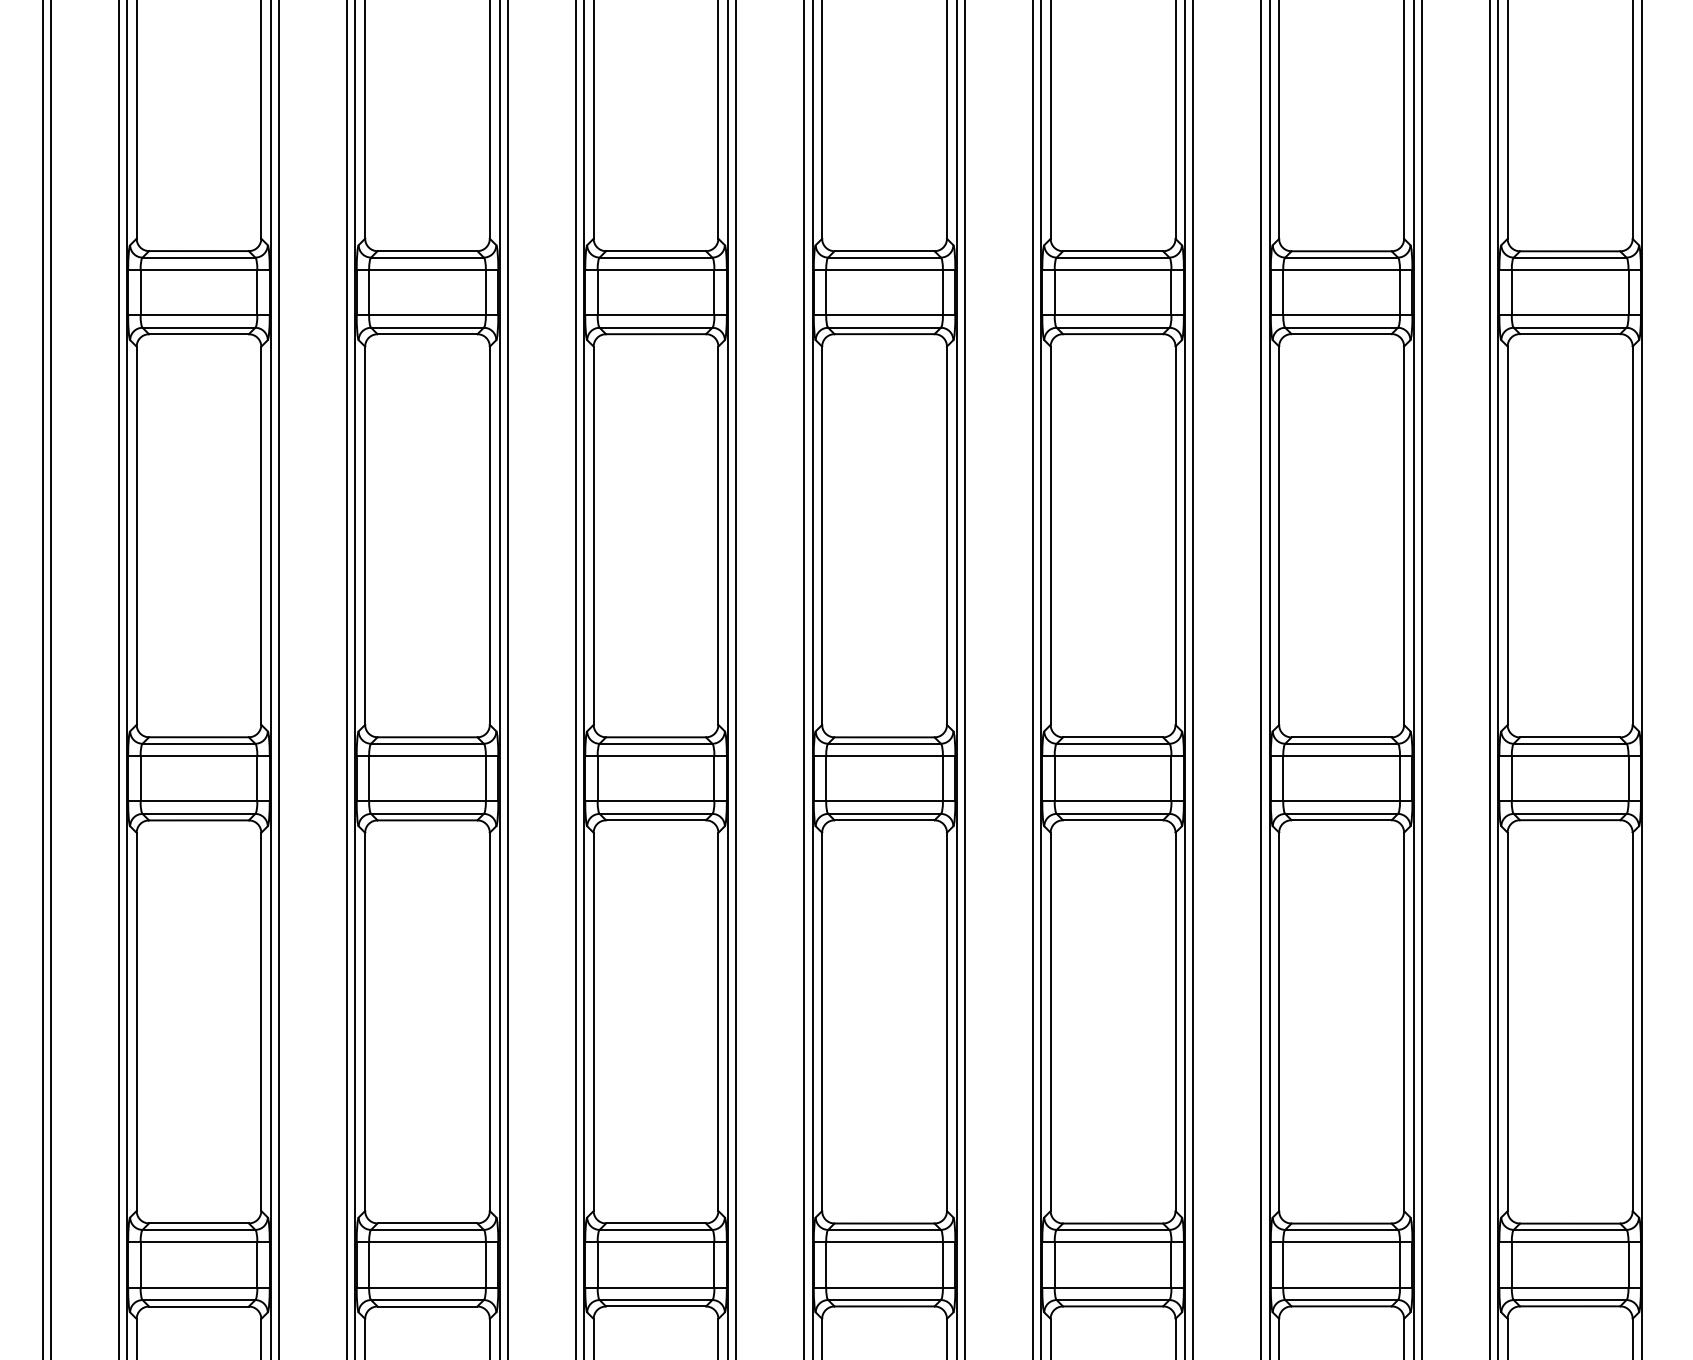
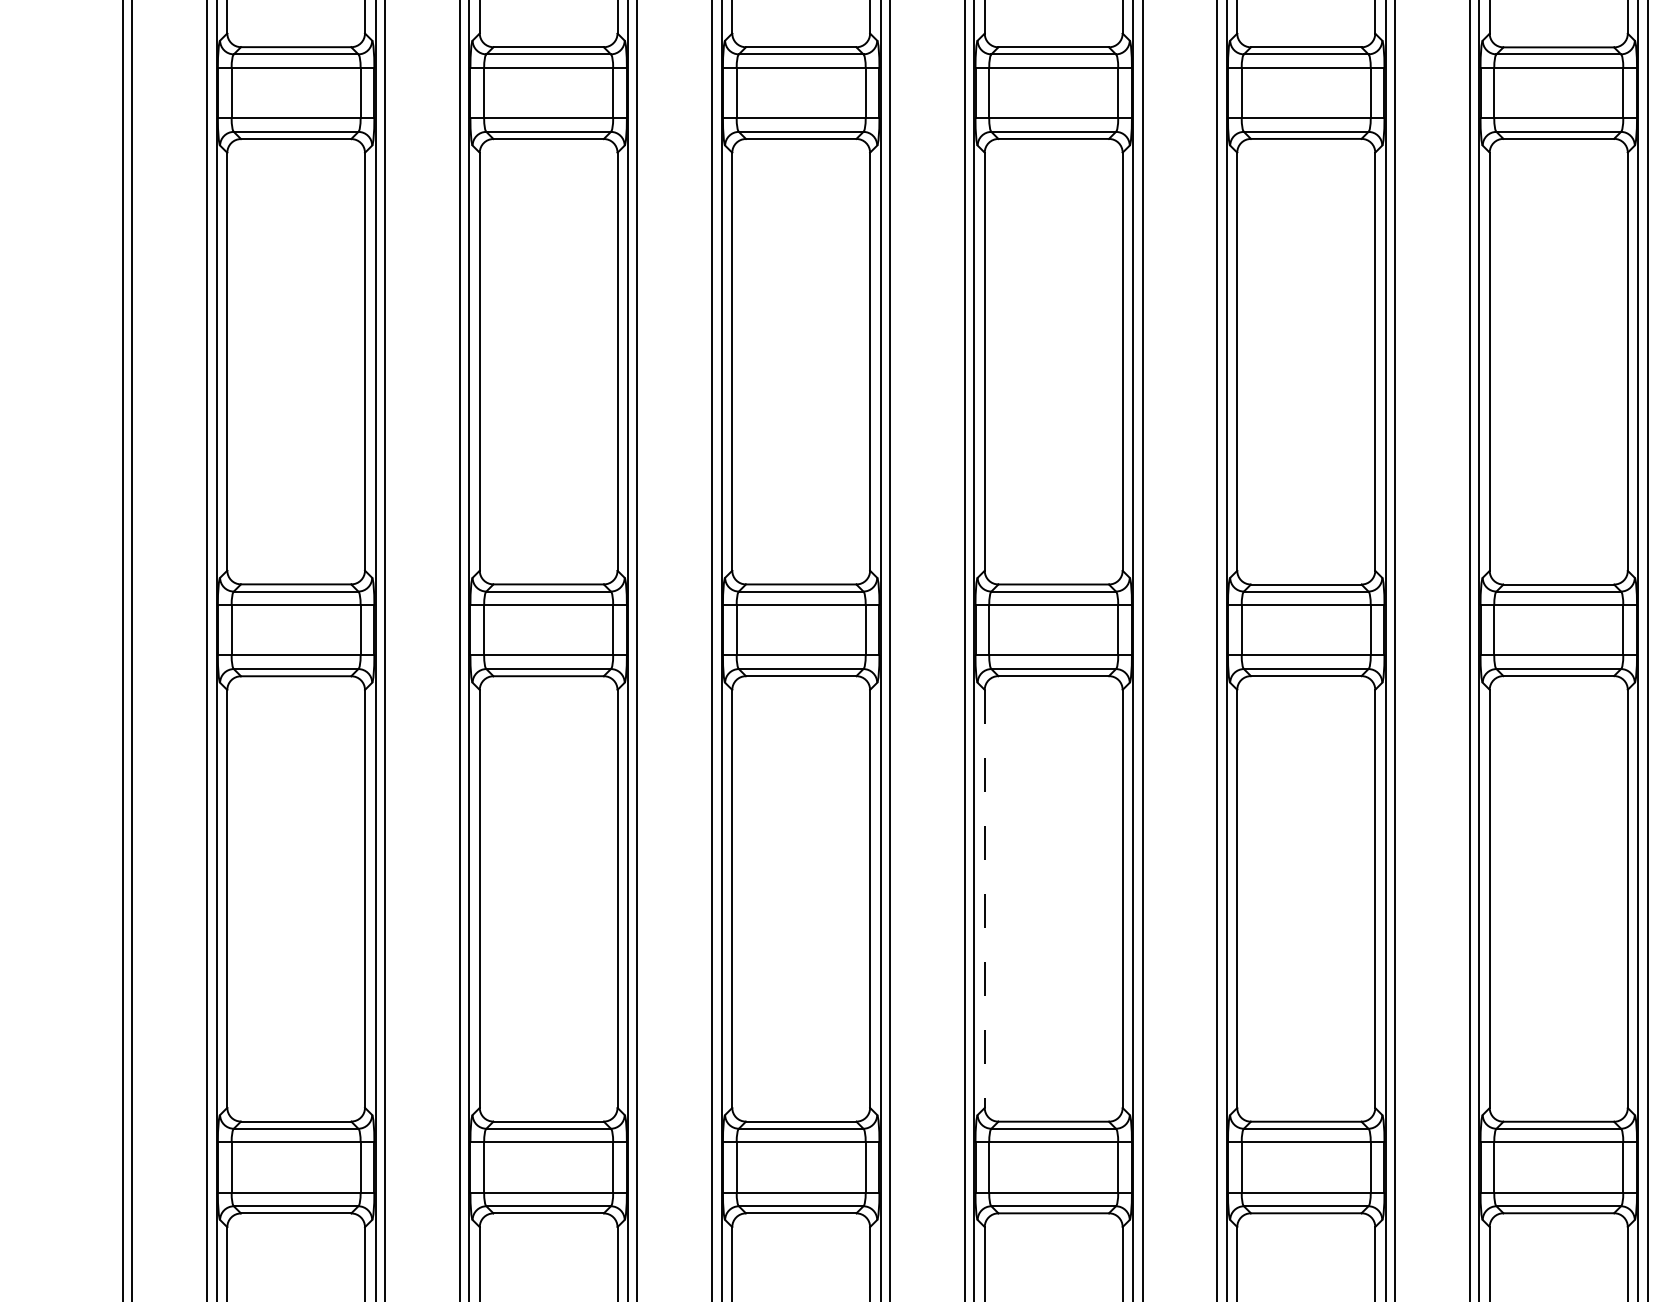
line: (822, 1022) -> (985, 899), solid -> dashed

